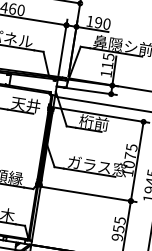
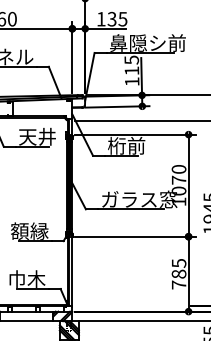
text: (102, 22) -> (117, 18), 190 -> 135
text: (131, 147) -> (178, 169), 1075 -> 1070
text: (117, 233) -> (178, 279), 955 -> 785

